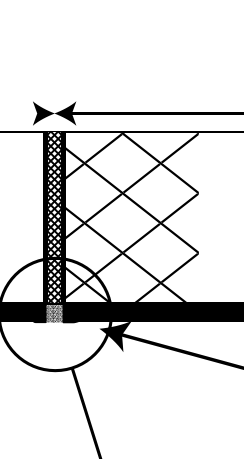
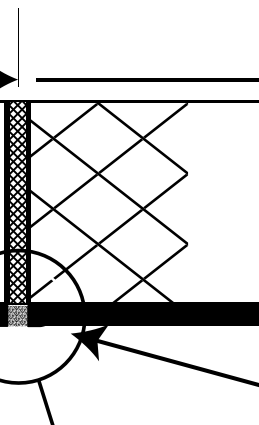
fill: (65, 113) -> (30, 79), removed
fill: (88, 284) -> (57, 281), removed

